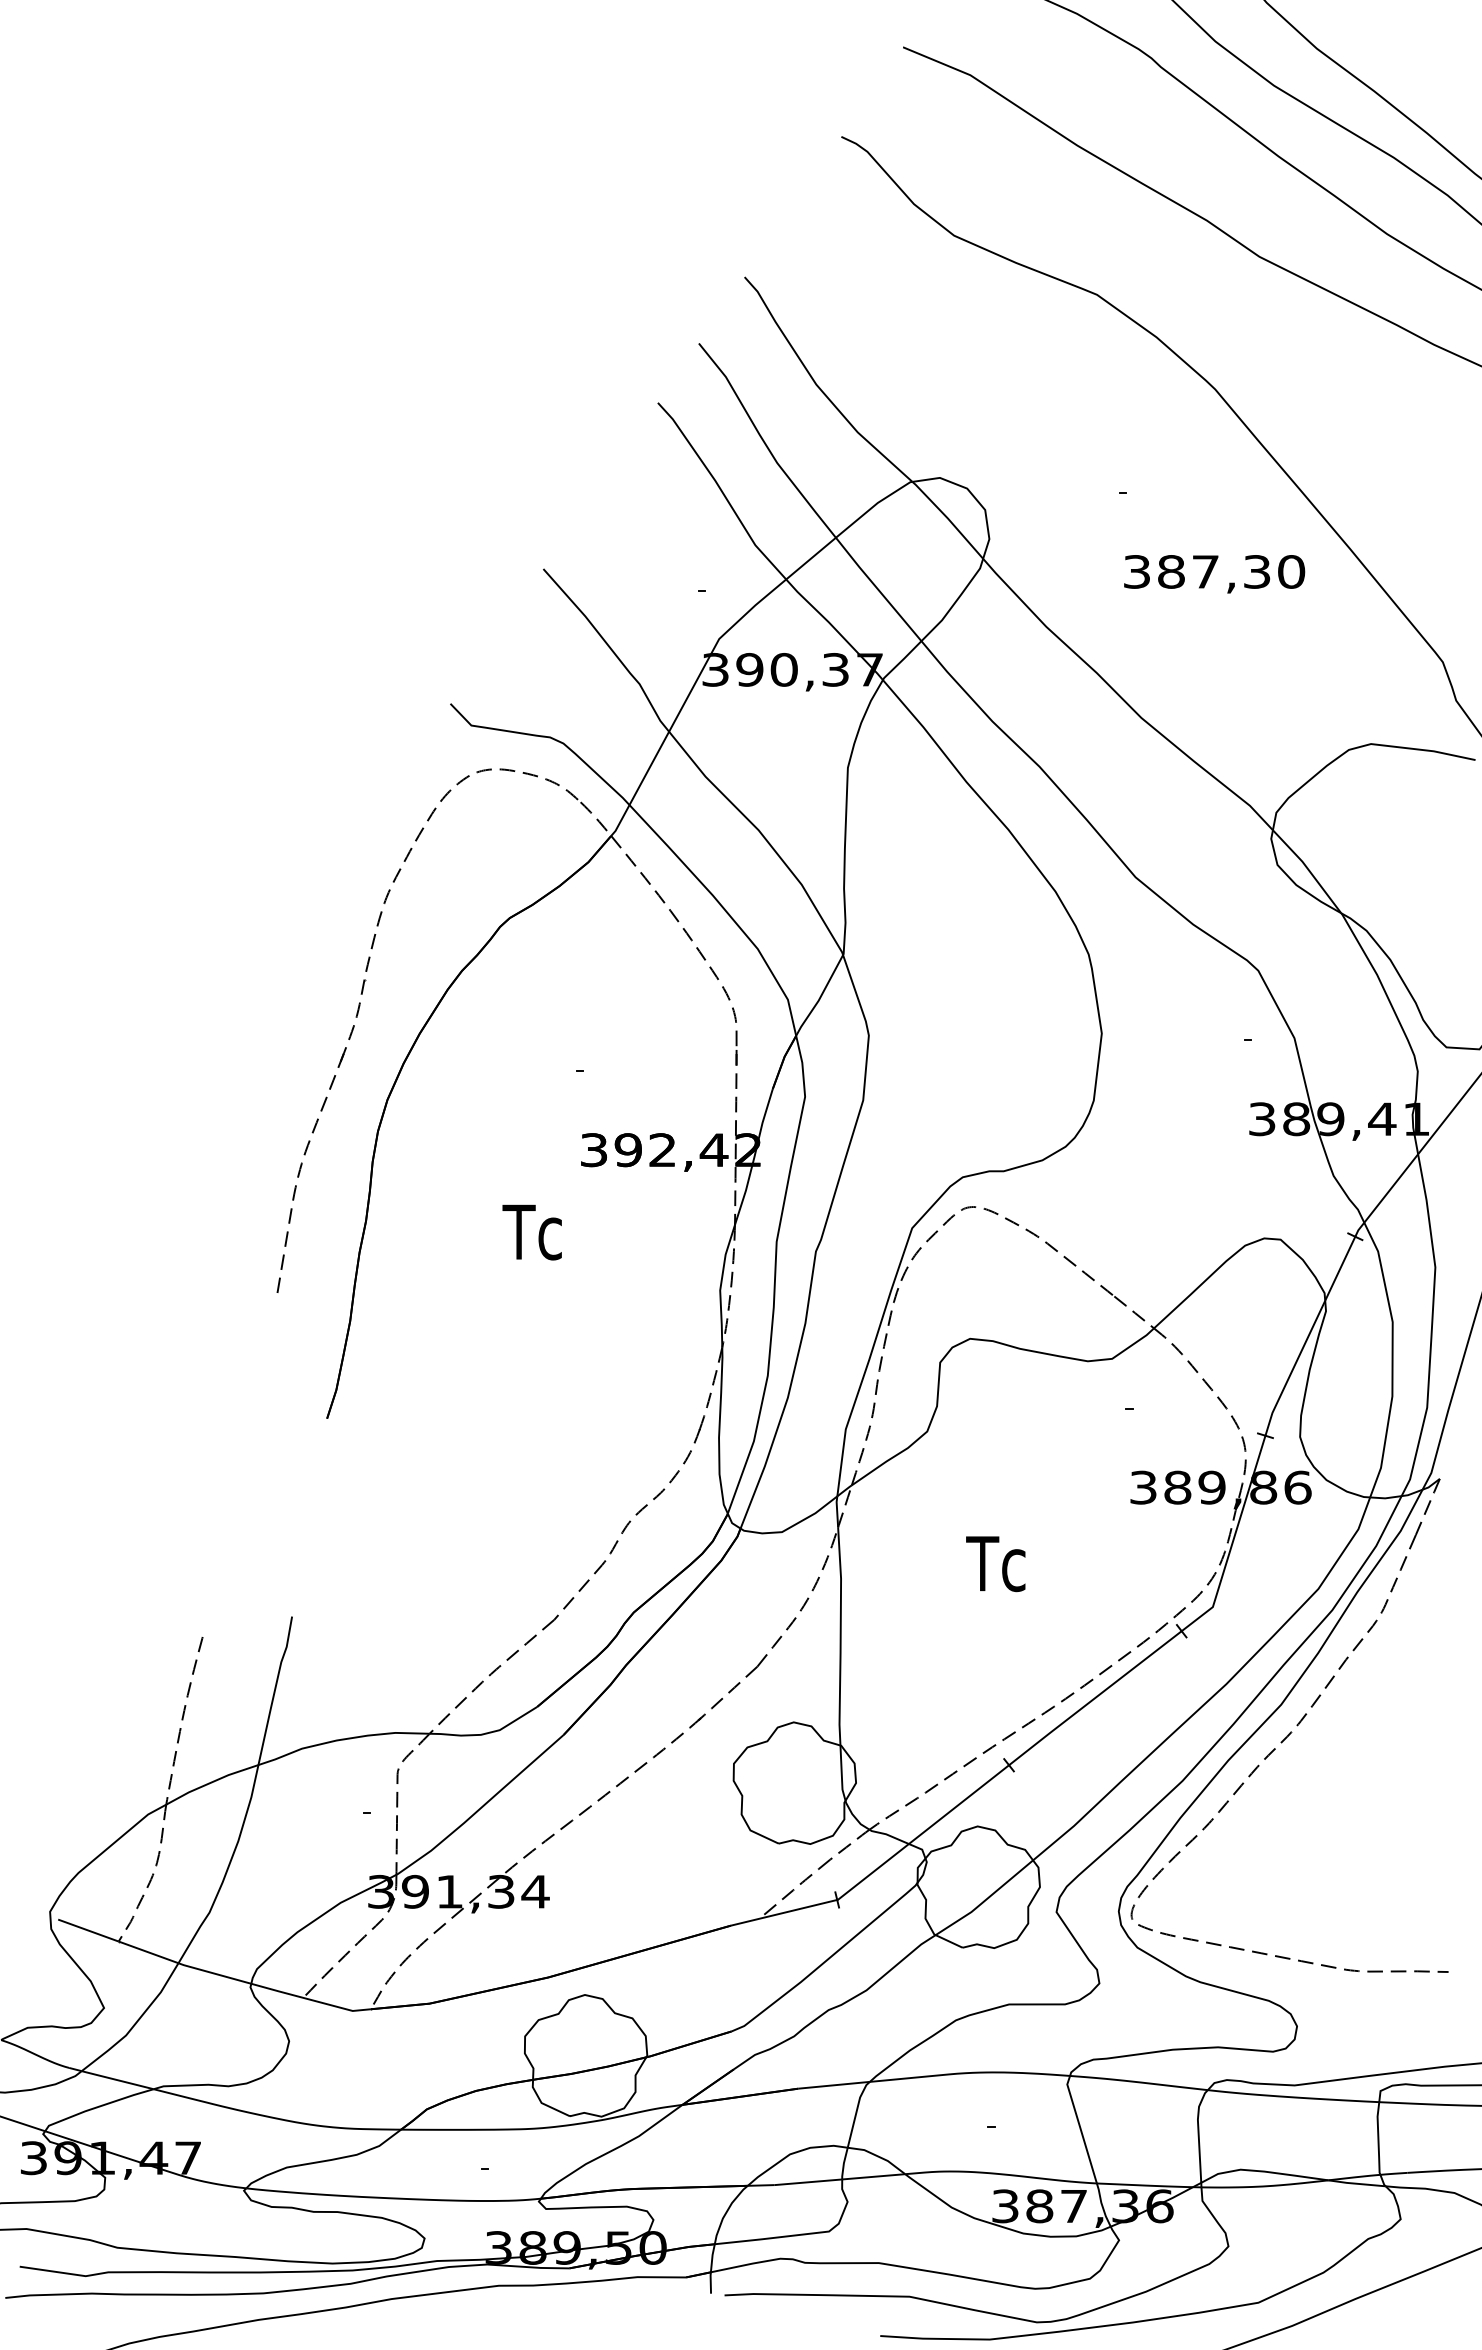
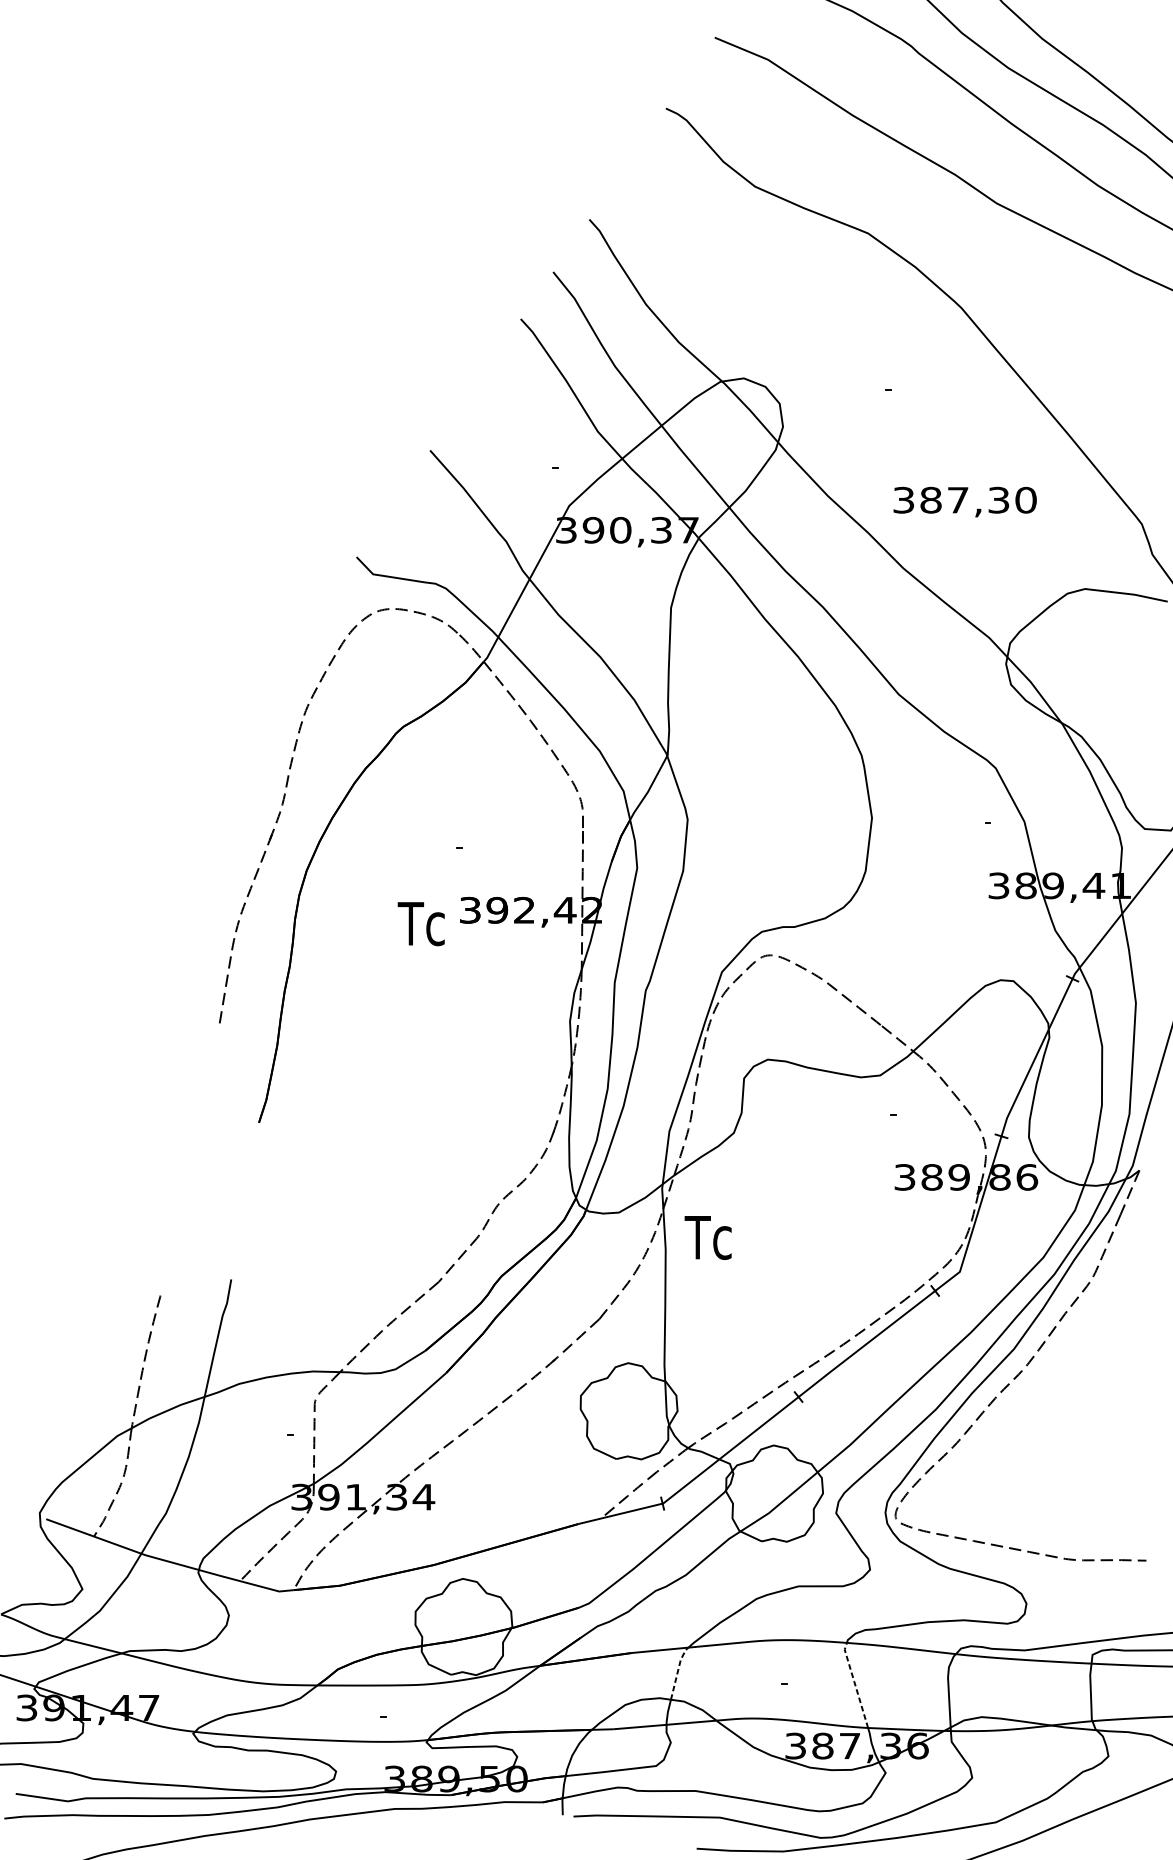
text: (1214, 574) -> (965, 502), moved
text: (531, 1232) -> (420, 924), moved
text: (995, 1564) -> (707, 1238), moved
line: (856, 2112) -> (677, 1671), solid -> dashed
line: (1080, 2128) -> (855, 1684), solid -> dashed

